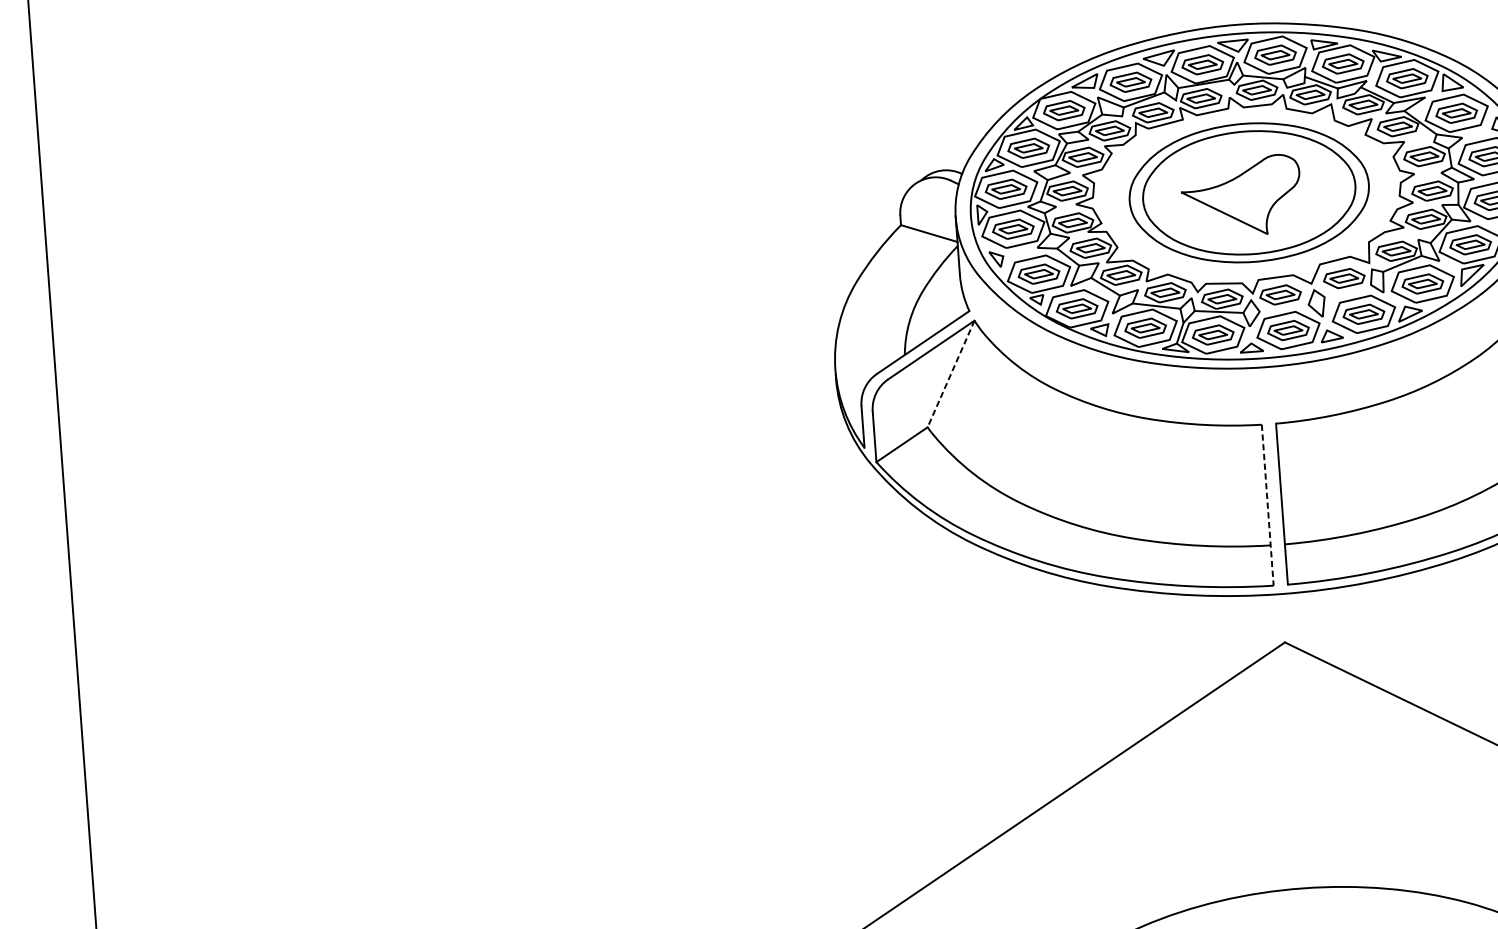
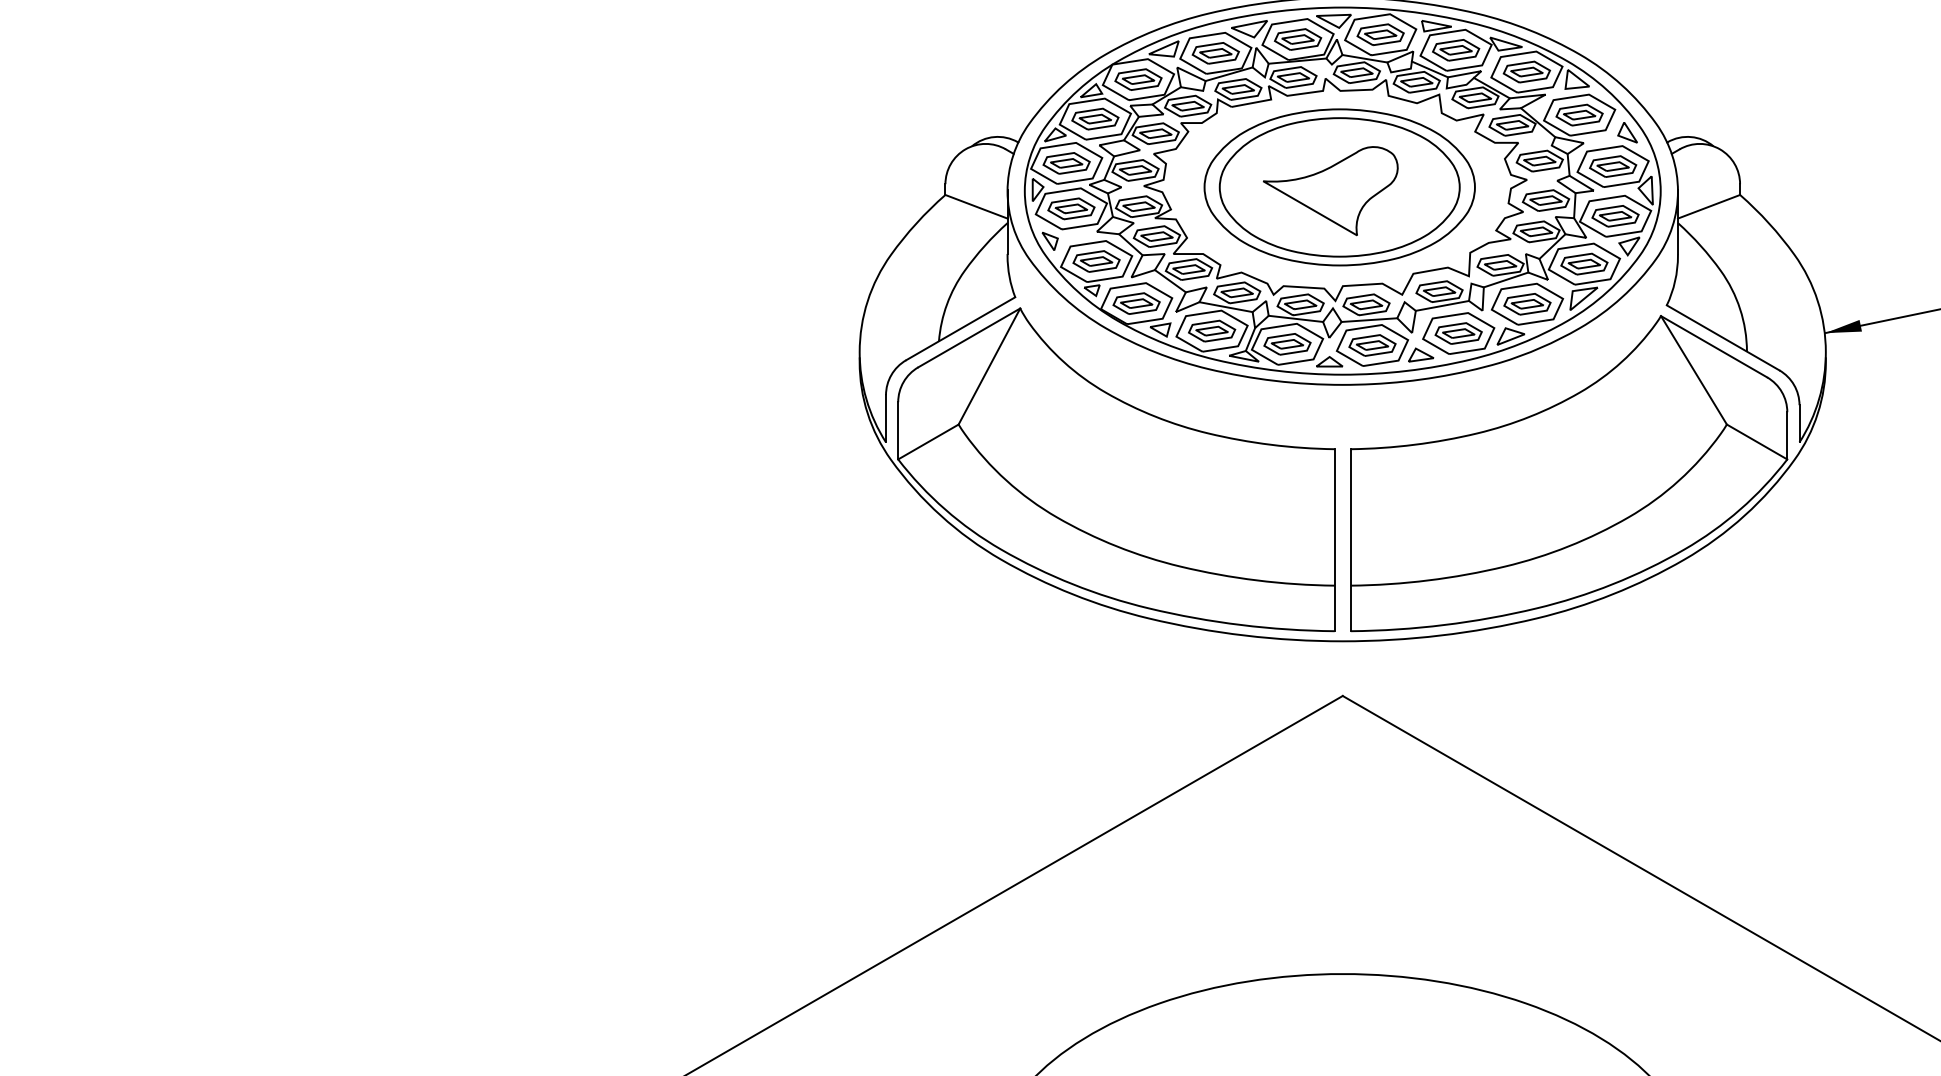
line: (1347, 290) -> (1442, 305), added
line: (1284, 307) -> (1369, 319), added
line: (951, 373) -> (989, 366), dashed -> solid
line: (1267, 505) -> (1334, 540), dashed -> solid

